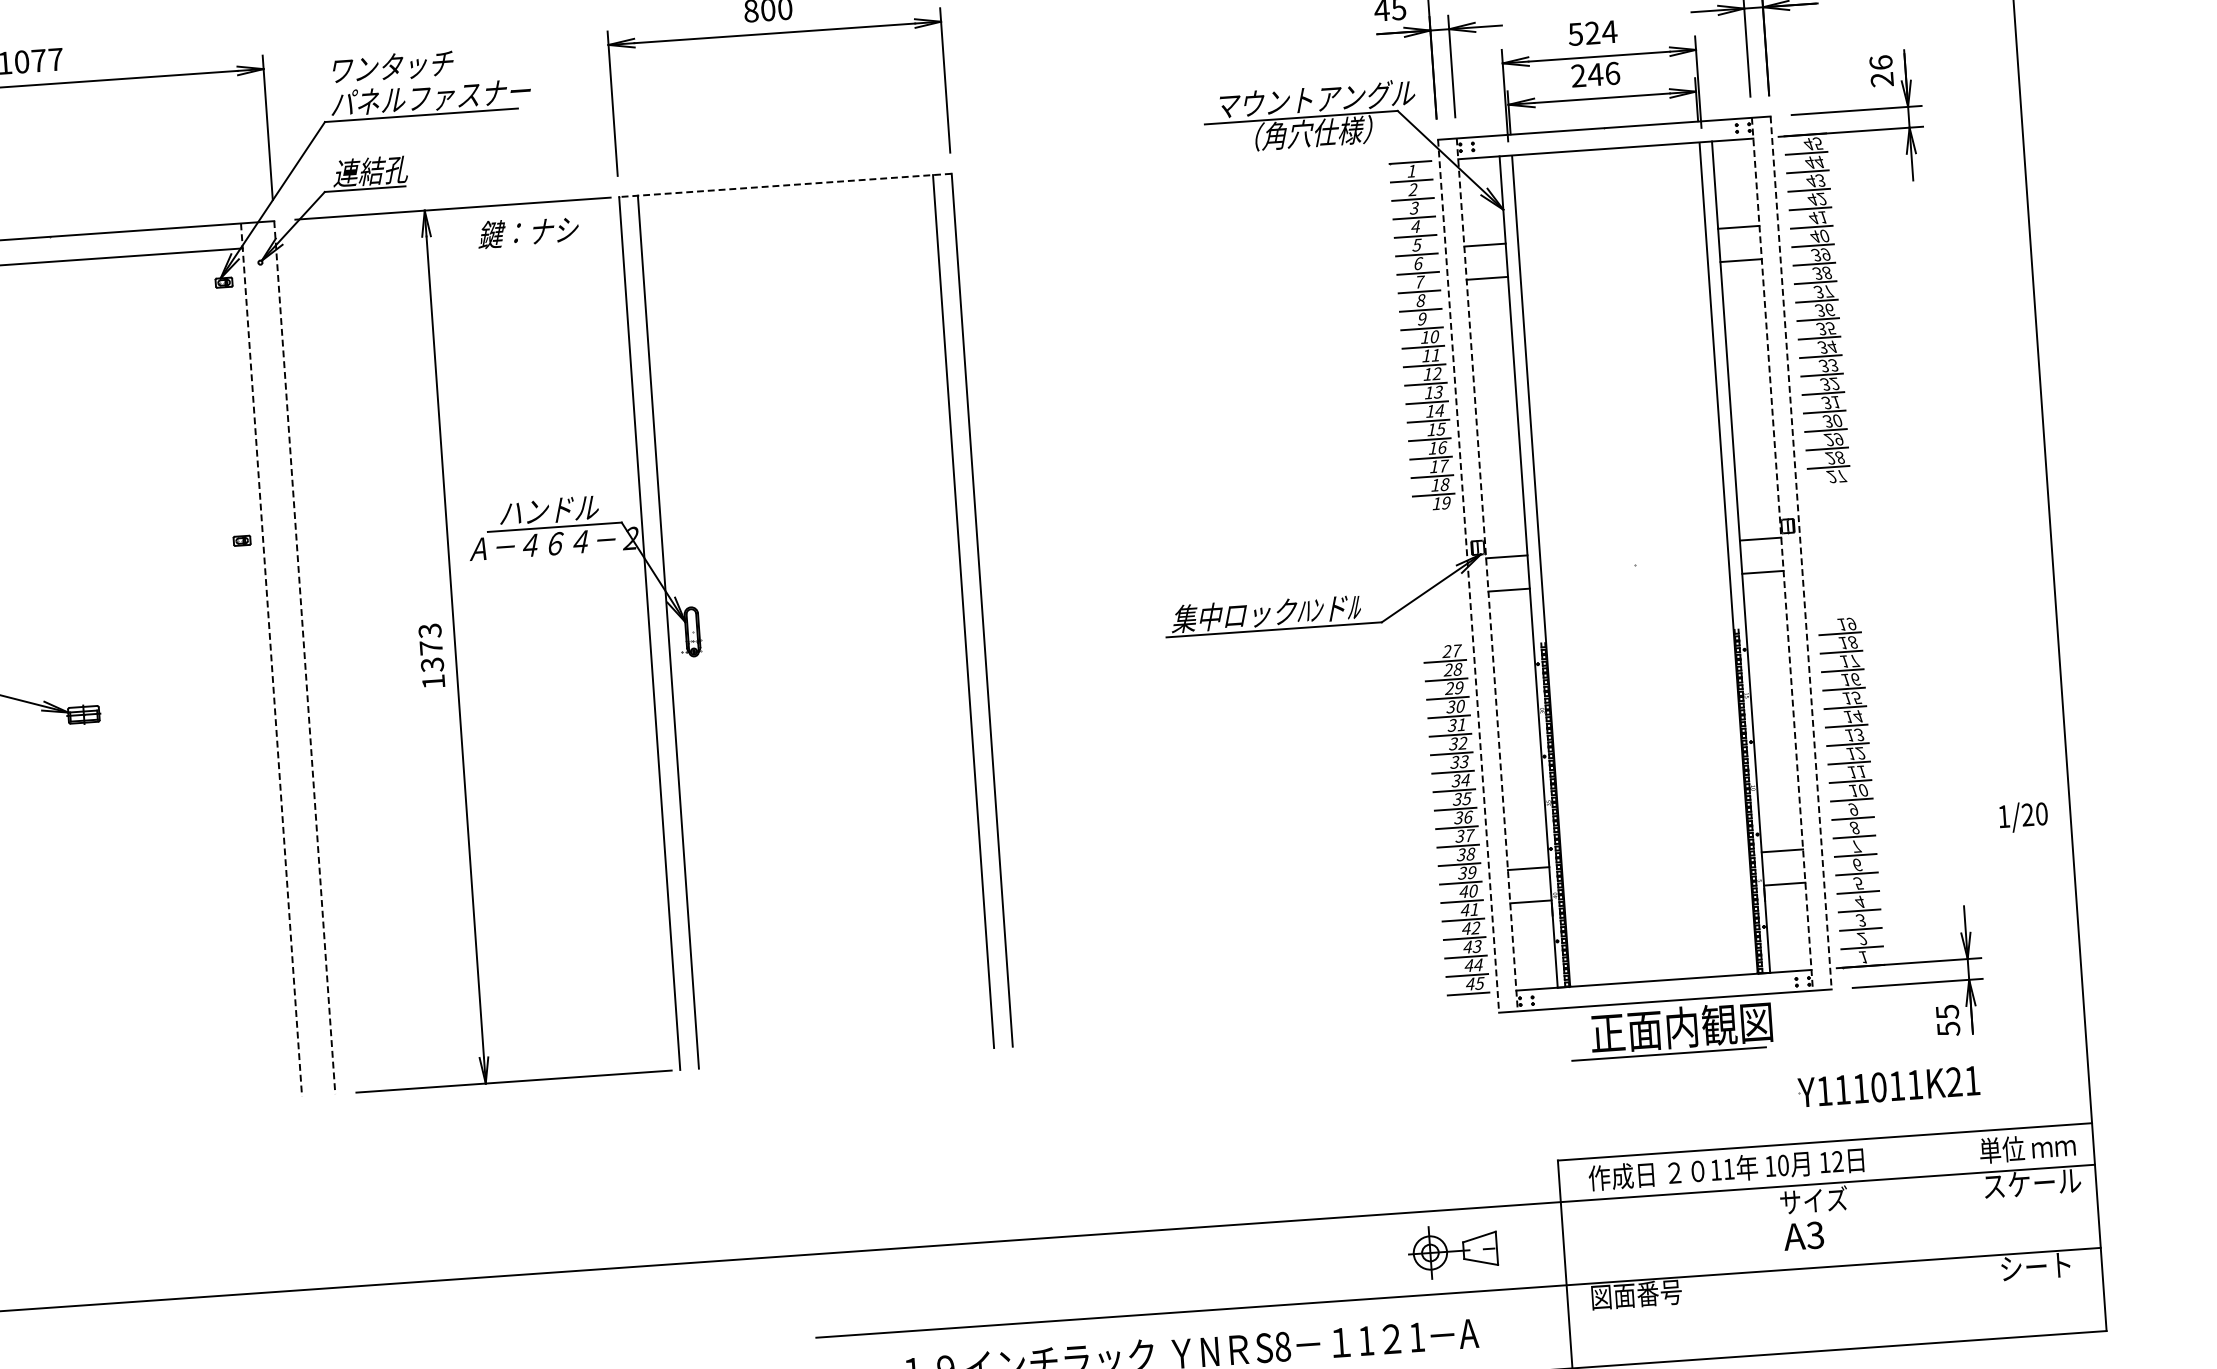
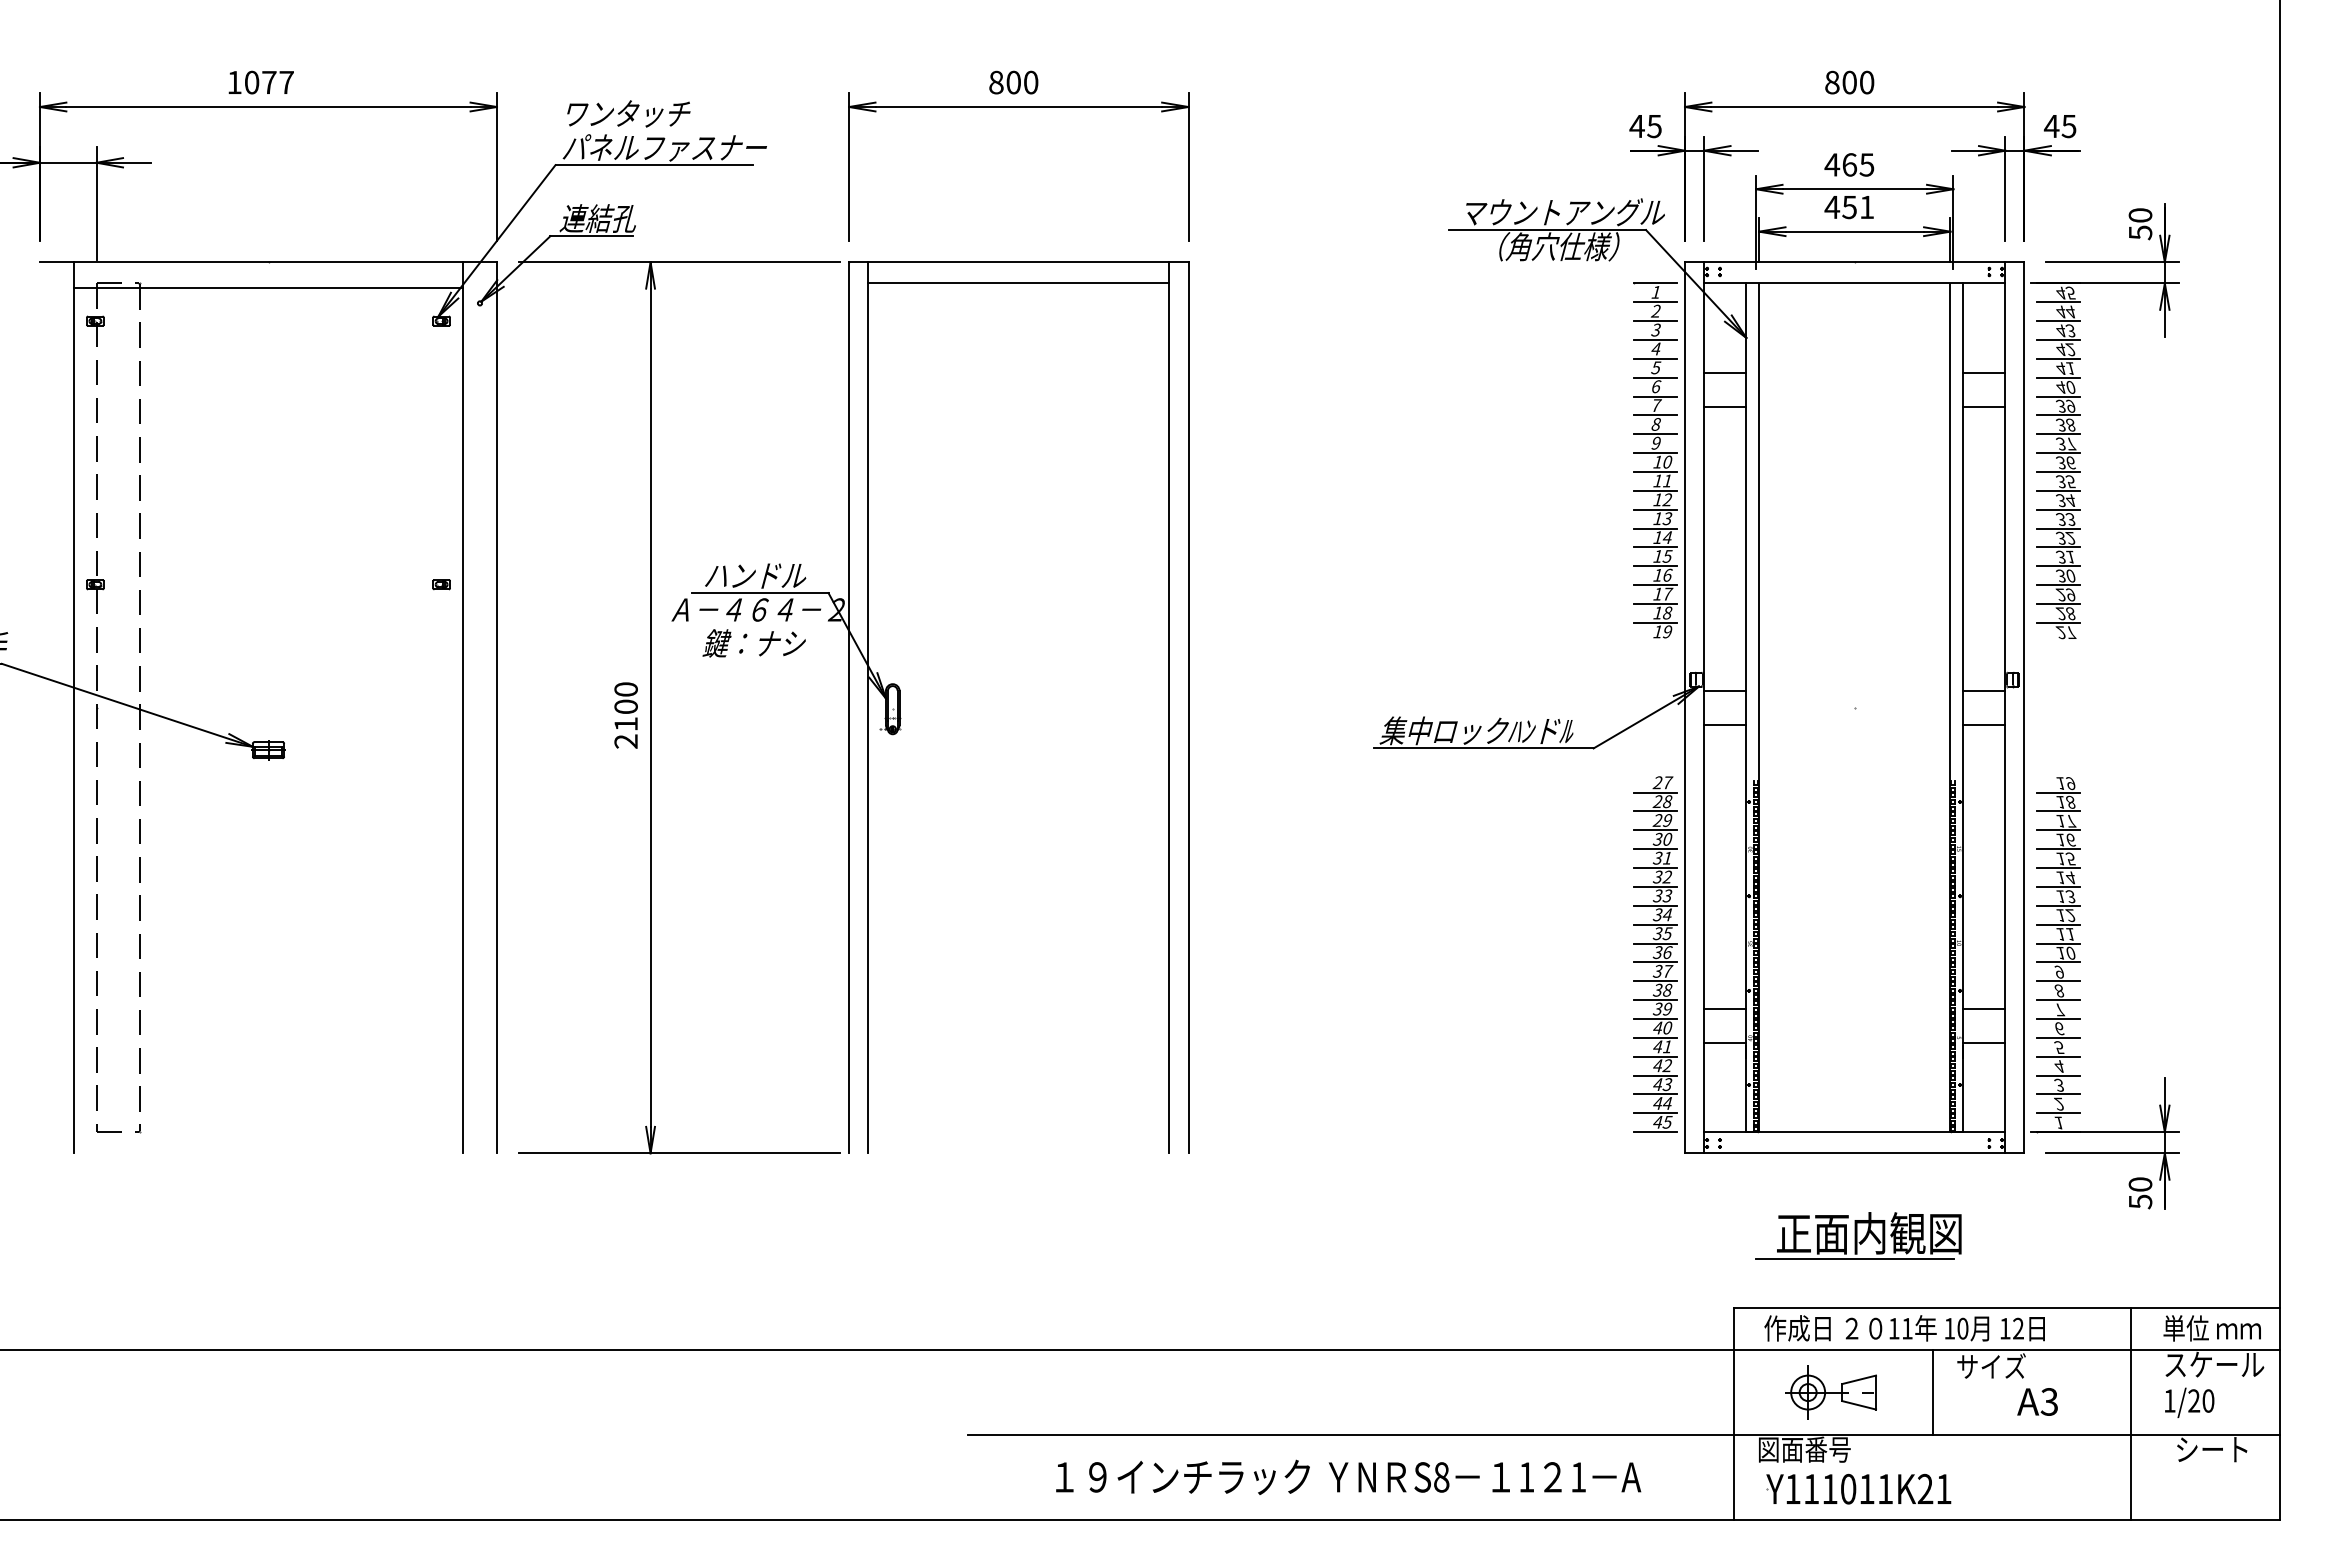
text: (1592, 32) -> (1849, 164), 524 -> 465
text: (1881, 71) -> (2140, 224), 26 -> 50
text: (1595, 74) -> (1849, 207), 246 -> 451
line: (785, 185) -> (1018, 262), dashed -> solid
line: (786, 206) -> (1018, 283), added
text: (527, 232) -> (753, 643), moved
line: (1801, 552) -> (2024, 707), dashed -> solid
line: (1782, 554) -> (2005, 707), dashed -> solid
line: (1487, 574) -> (1704, 707), dashed -> solid
line: (1469, 575) -> (1685, 707), dashed -> solid
text: (431, 656) -> (625, 715), 1373 -> 2100
line: (304, 657) -> (496, 707), dashed -> solid
line: (271, 659) -> (463, 707), dashed -> solid
text: (2023, 816) -> (2189, 1402), moved
text: (1947, 1012) -> (2140, 1184), 55 -> 50
part: (1671, 1030) -> (1858, 1235), moved
part: (1888, 1086) -> (1858, 1488), moved
line: (1757, 1230) -> (1932, 1392), added
text: (1803, 1235) -> (2037, 1401), moved
line: (1953, 1237) -> (2130, 1413), added
part: (1452, 1251) -> (1830, 1392), moved

